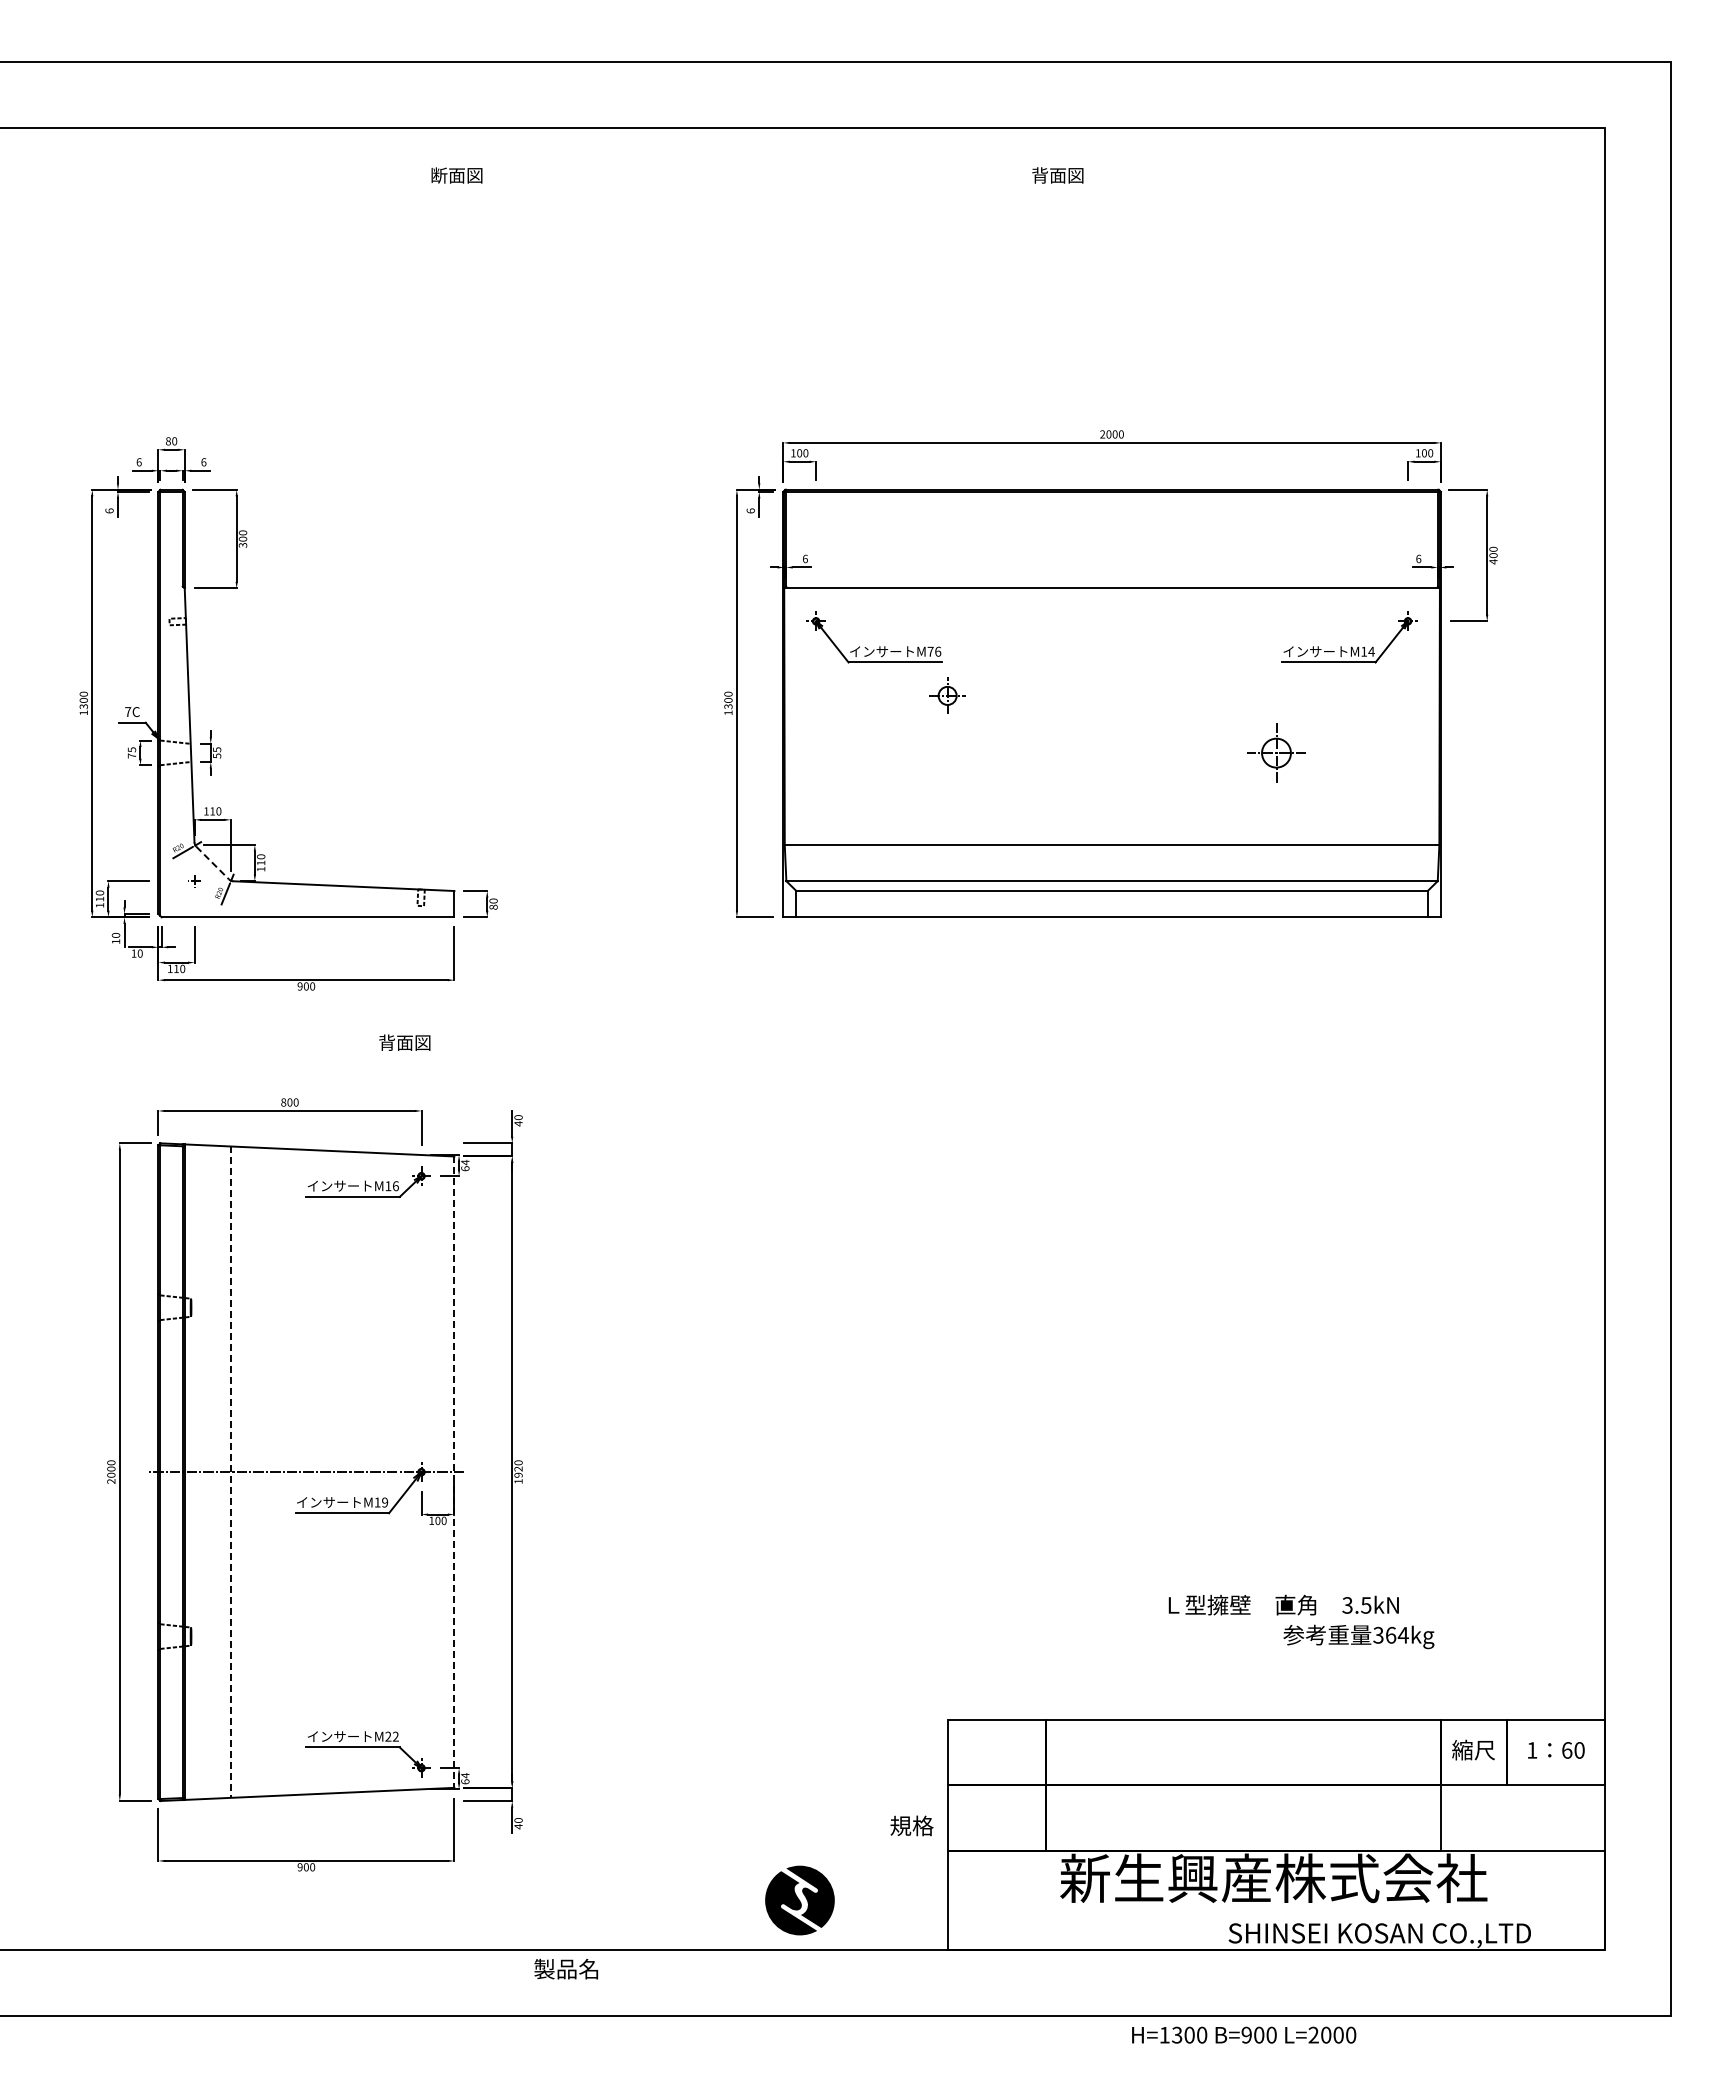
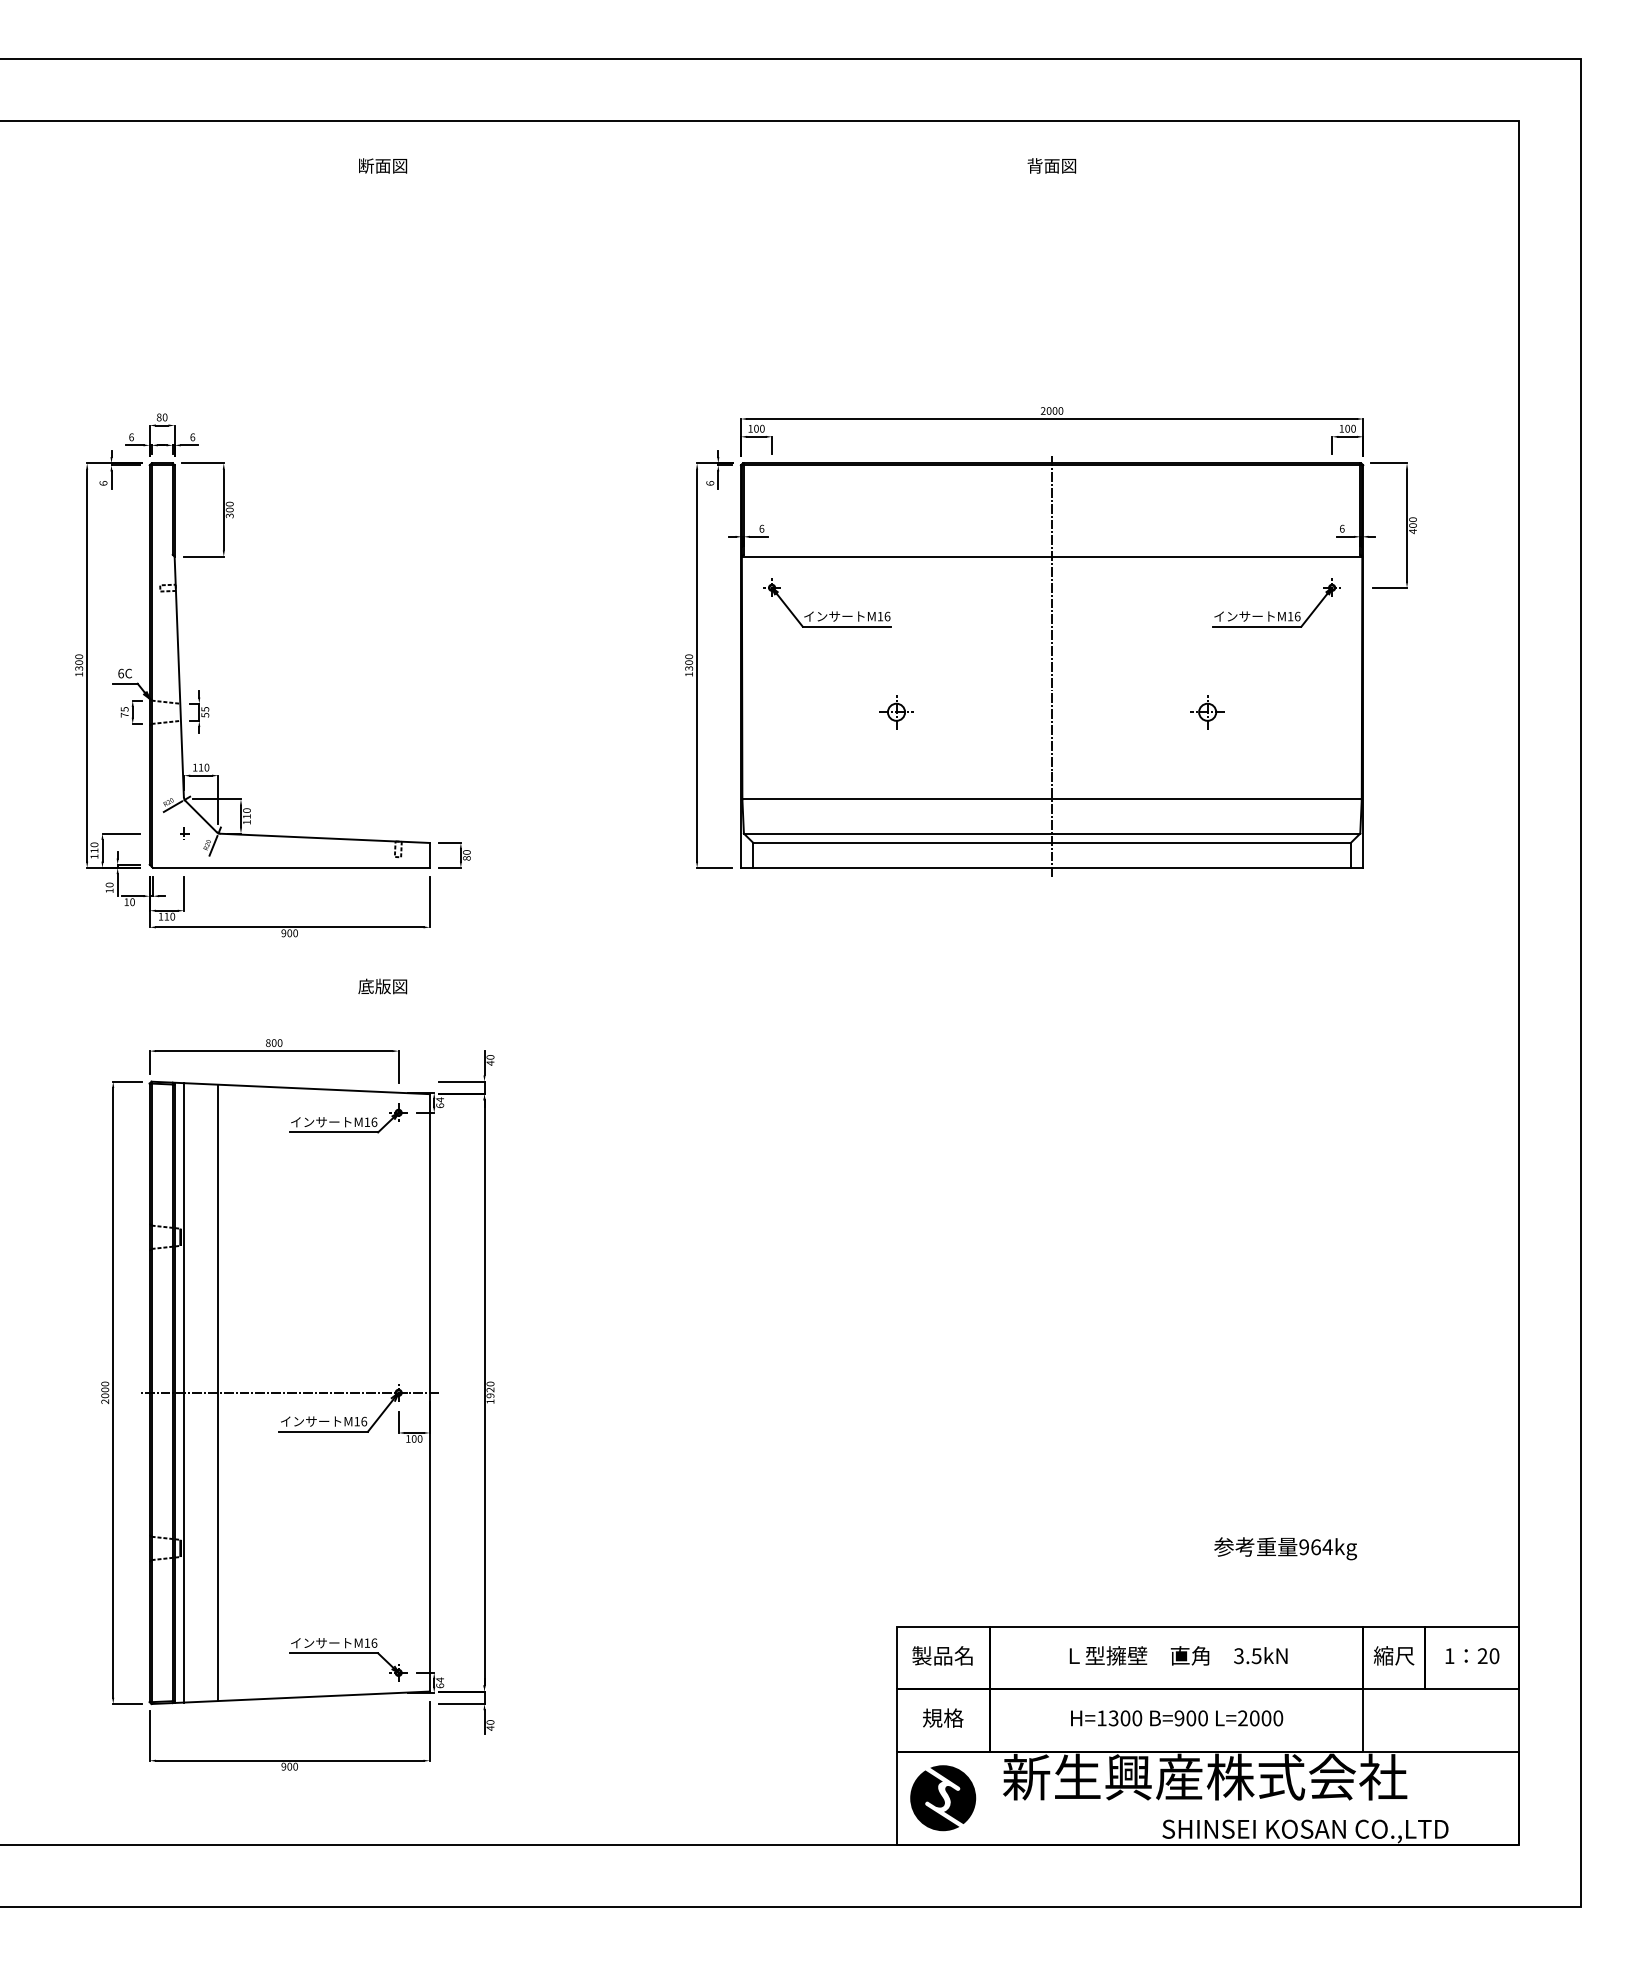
text: (456, 175) -> (382, 165), moved
text: (1057, 175) -> (1051, 165), moved
text: (930, 651) -> (880, 616), M76 -> M16
text: (1371, 651) -> (1297, 616), M14 -> M16
part: (947, 695) -> (896, 711), moved
line: (1112, 703) -> (1052, 665), added
text: (128, 712) -> (121, 674), 7C -> 6C
part: (1276, 752) -> (1207, 711), size x0.62
line: (213, 863) -> (201, 816), dashed -> solid
text: (396, 1042) -> (375, 986), 背面図 -> 底版図
line: (194, 1471) -> (183, 1392), added
line: (230, 1472) -> (217, 1393), dashed -> solid
line: (454, 1472) -> (429, 1393), dashed -> solid
text: (385, 1502) -> (364, 1421), M19 -> M16
text: (1283, 1604) -> (1178, 1655), moved
text: (1378, 1635) -> (1304, 1547), 364kg -> 964kg
text: (391, 1736) -> (370, 1642), M22 -> M16
text: (1567, 1750) -> (1483, 1656), 60 -> 20
text: (911, 1825) -> (942, 1717), moved
part: (799, 1900) -> (942, 1798), moved
text: (566, 1968) -> (942, 1655), moved
text: (1244, 2034) -> (1177, 1717), moved

